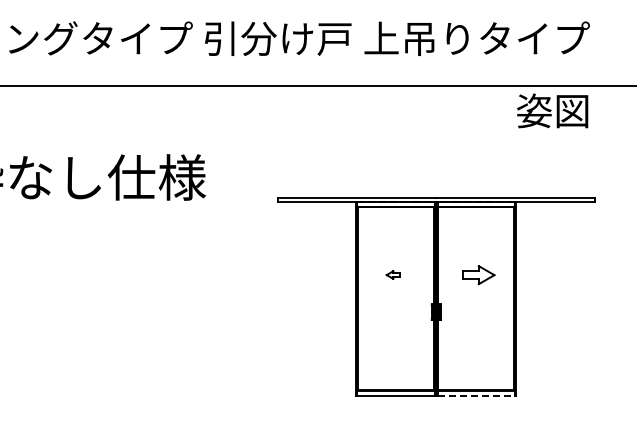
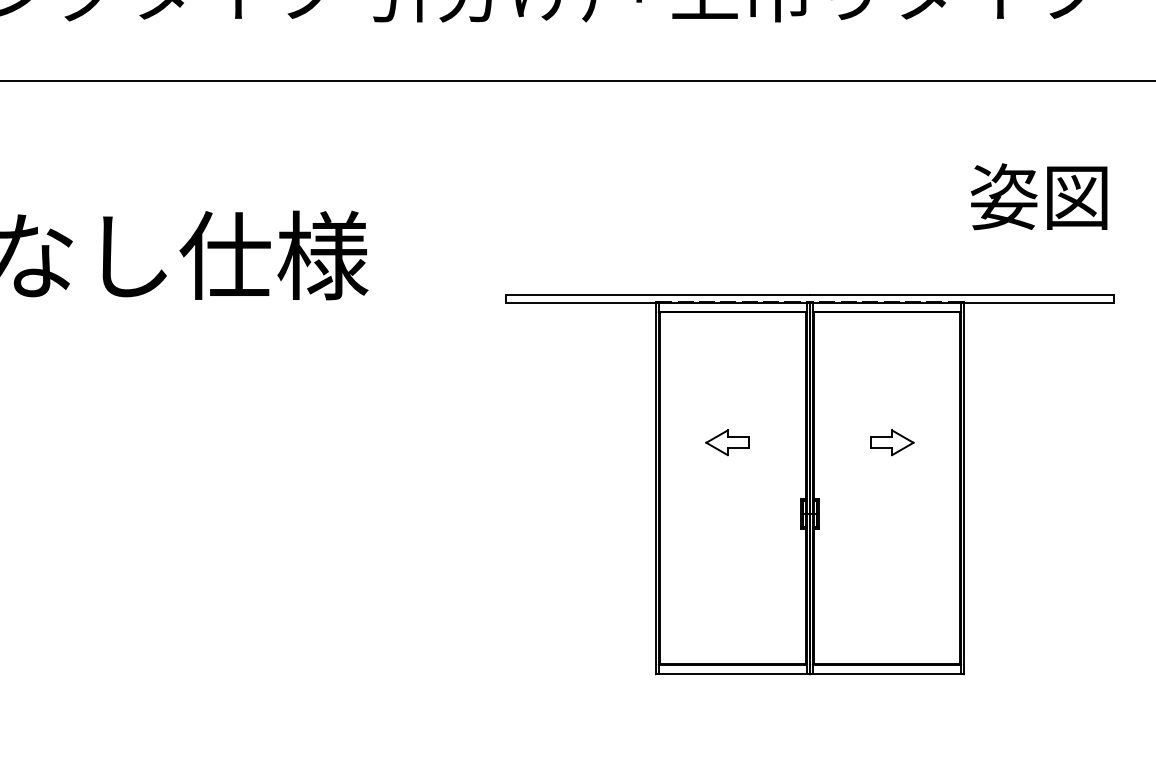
text: (552, 110) -> (1038, 195), moved
part: (393, 274) -> (727, 441), size x1.67
part: (479, 274) -> (893, 441), size x0.71
line: (476, 395) -> (887, 673), dashed -> solid

